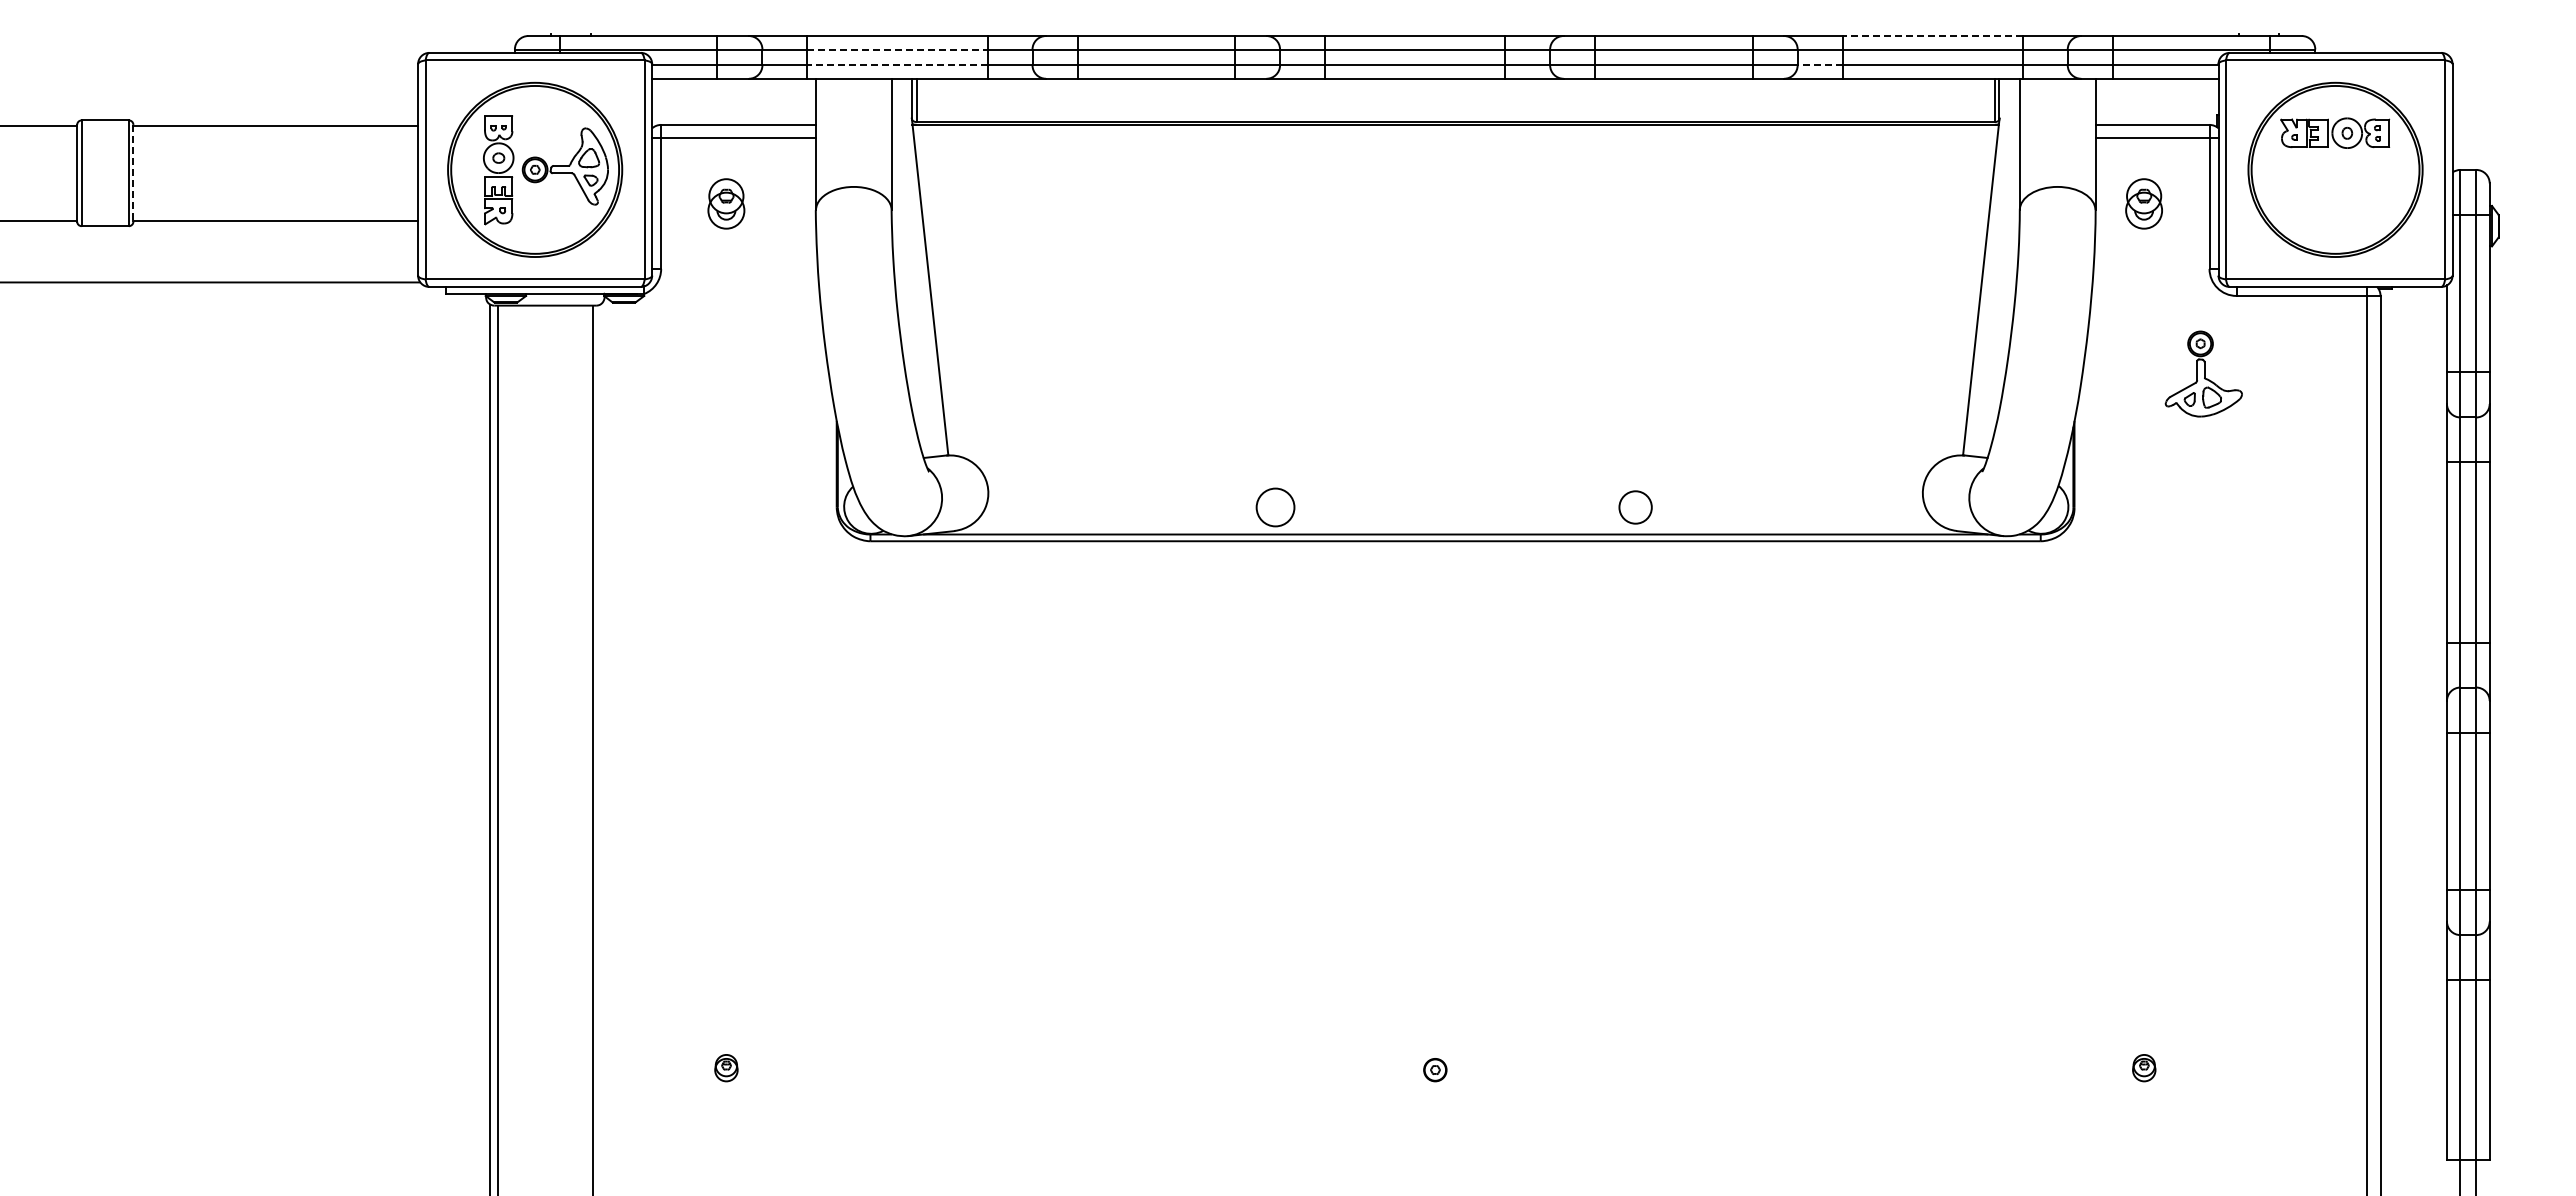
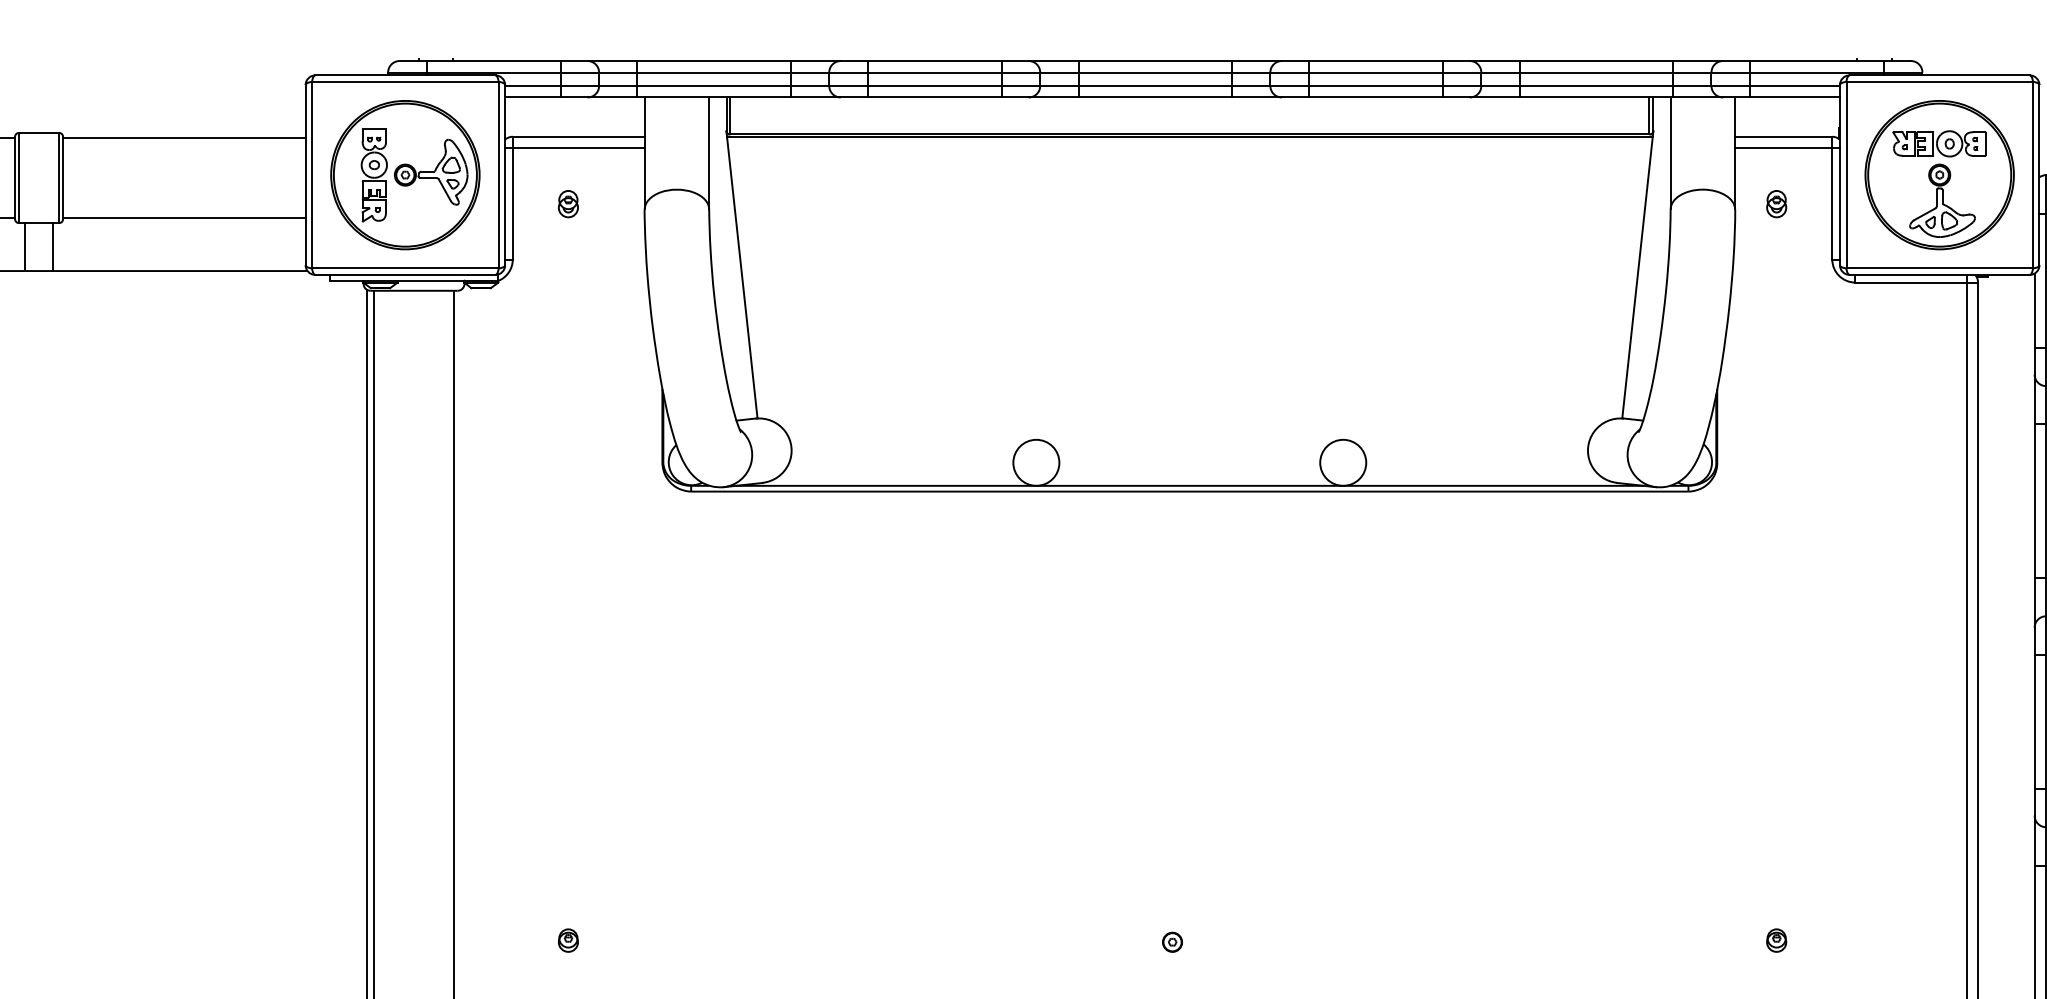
line: (1932, 36) -> (1596, 61), dashed -> solid
line: (897, 49) -> (714, 72), dashed -> solid
line: (896, 65) -> (713, 86), dashed -> solid
line: (1820, 65) -> (1500, 86), dashed -> solid
line: (133, 173) -> (63, 178), dashed -> solid
part: (726, 203) -> (568, 203), size x0.62
part: (2144, 203) -> (1776, 203), size x0.62
line: (88, 254) -> (24, 247), added
line: (122, 254) -> (53, 247), added
part: (2203, 373) -> (1942, 200), moved
circle: (1275, 507) -> (1036, 462), size x1.43
circle: (1635, 507) -> (1343, 462), size x1.67

